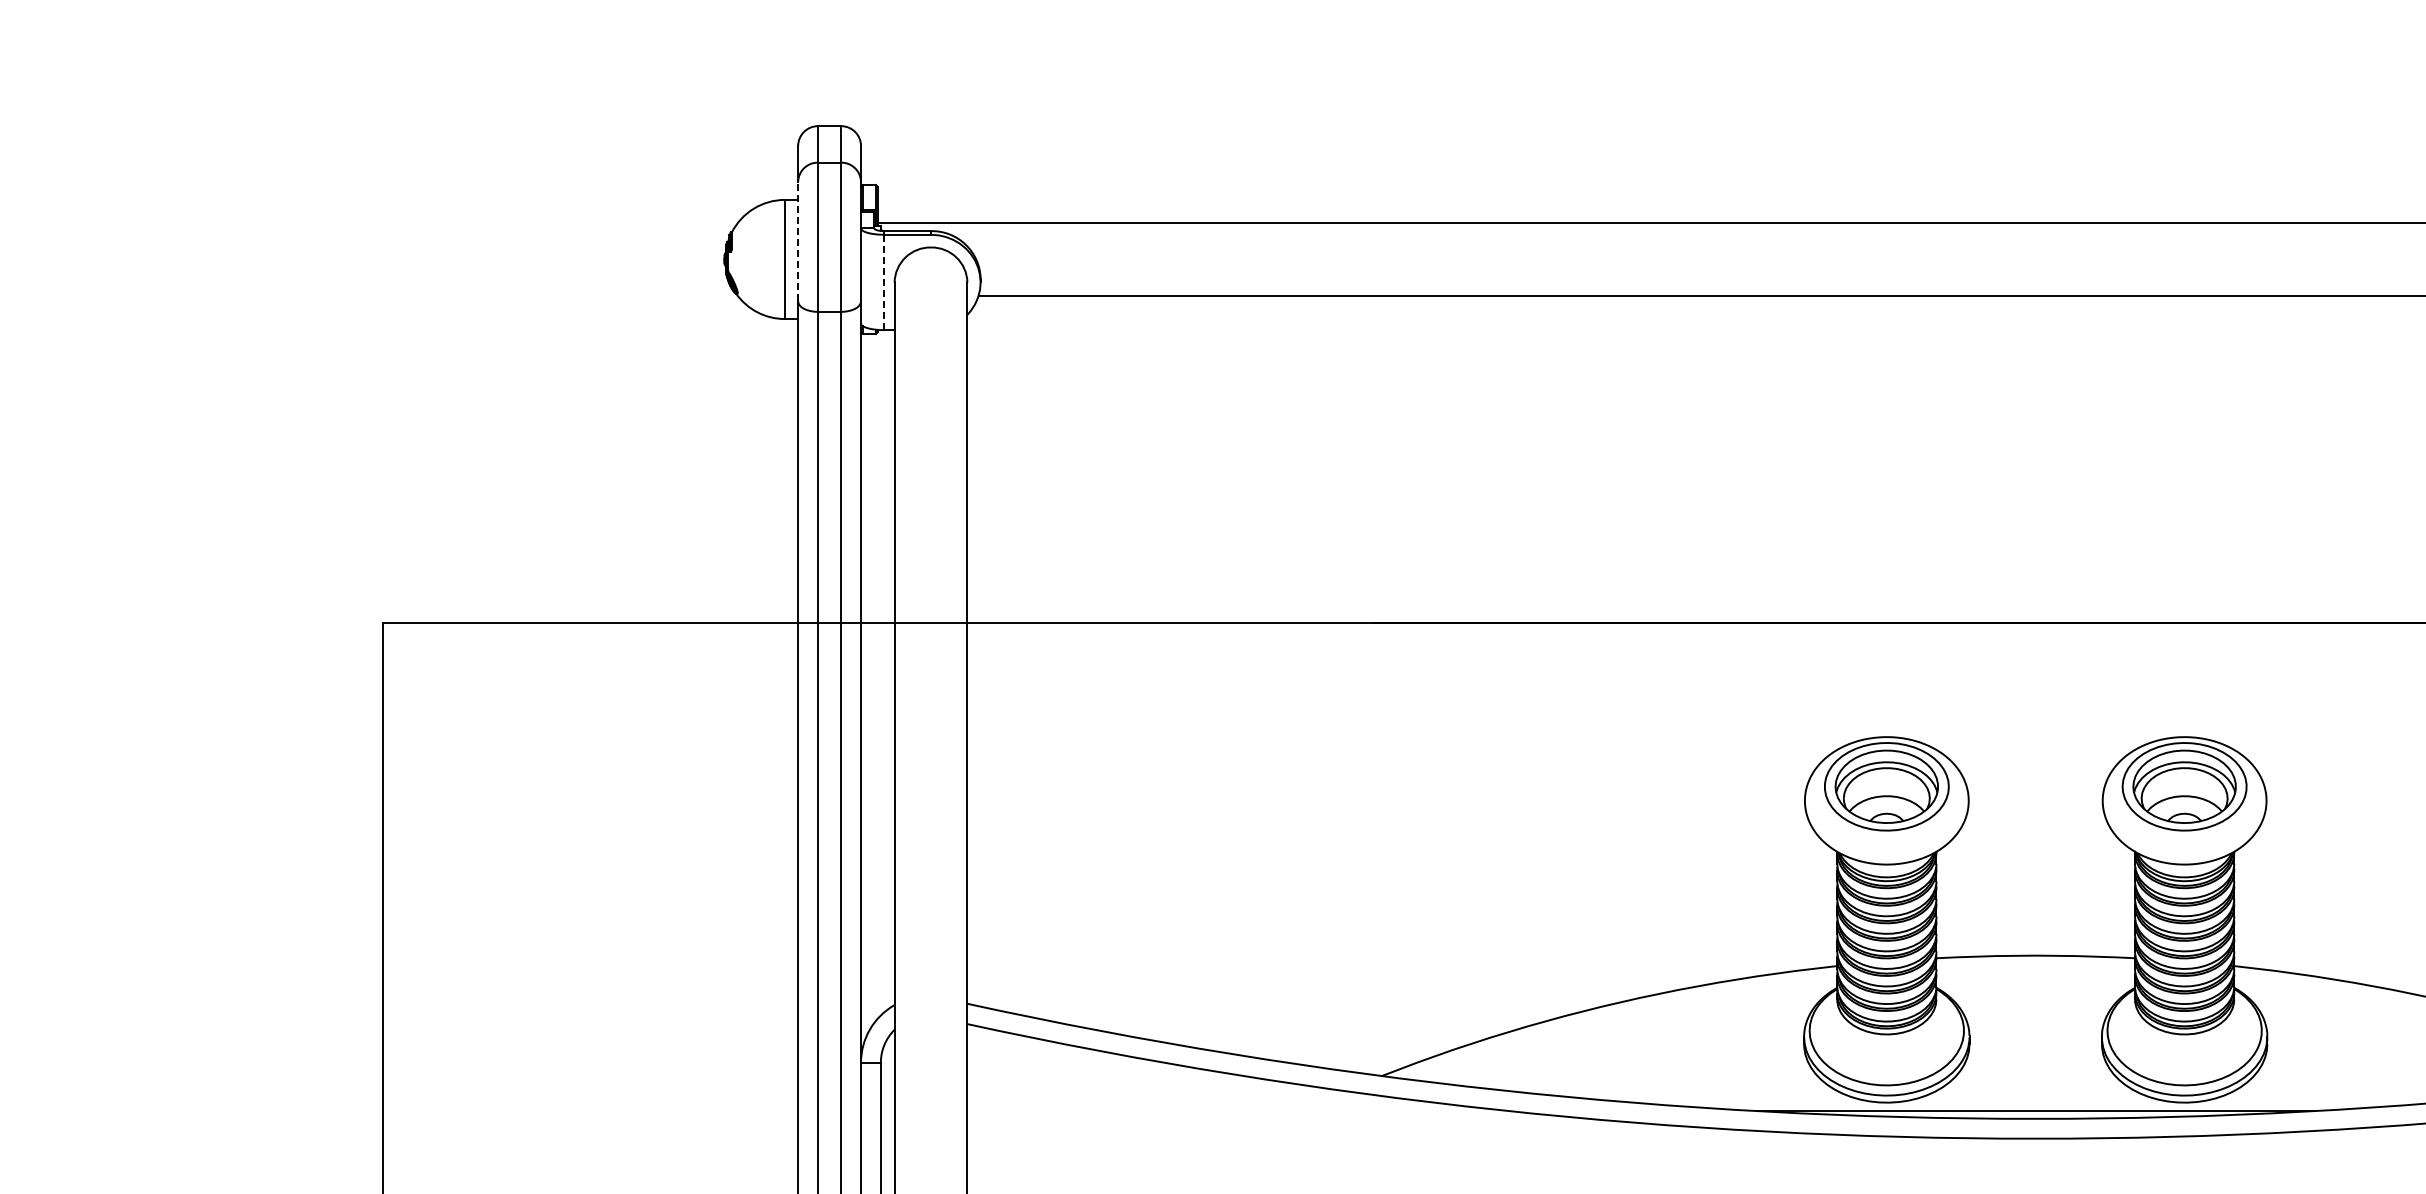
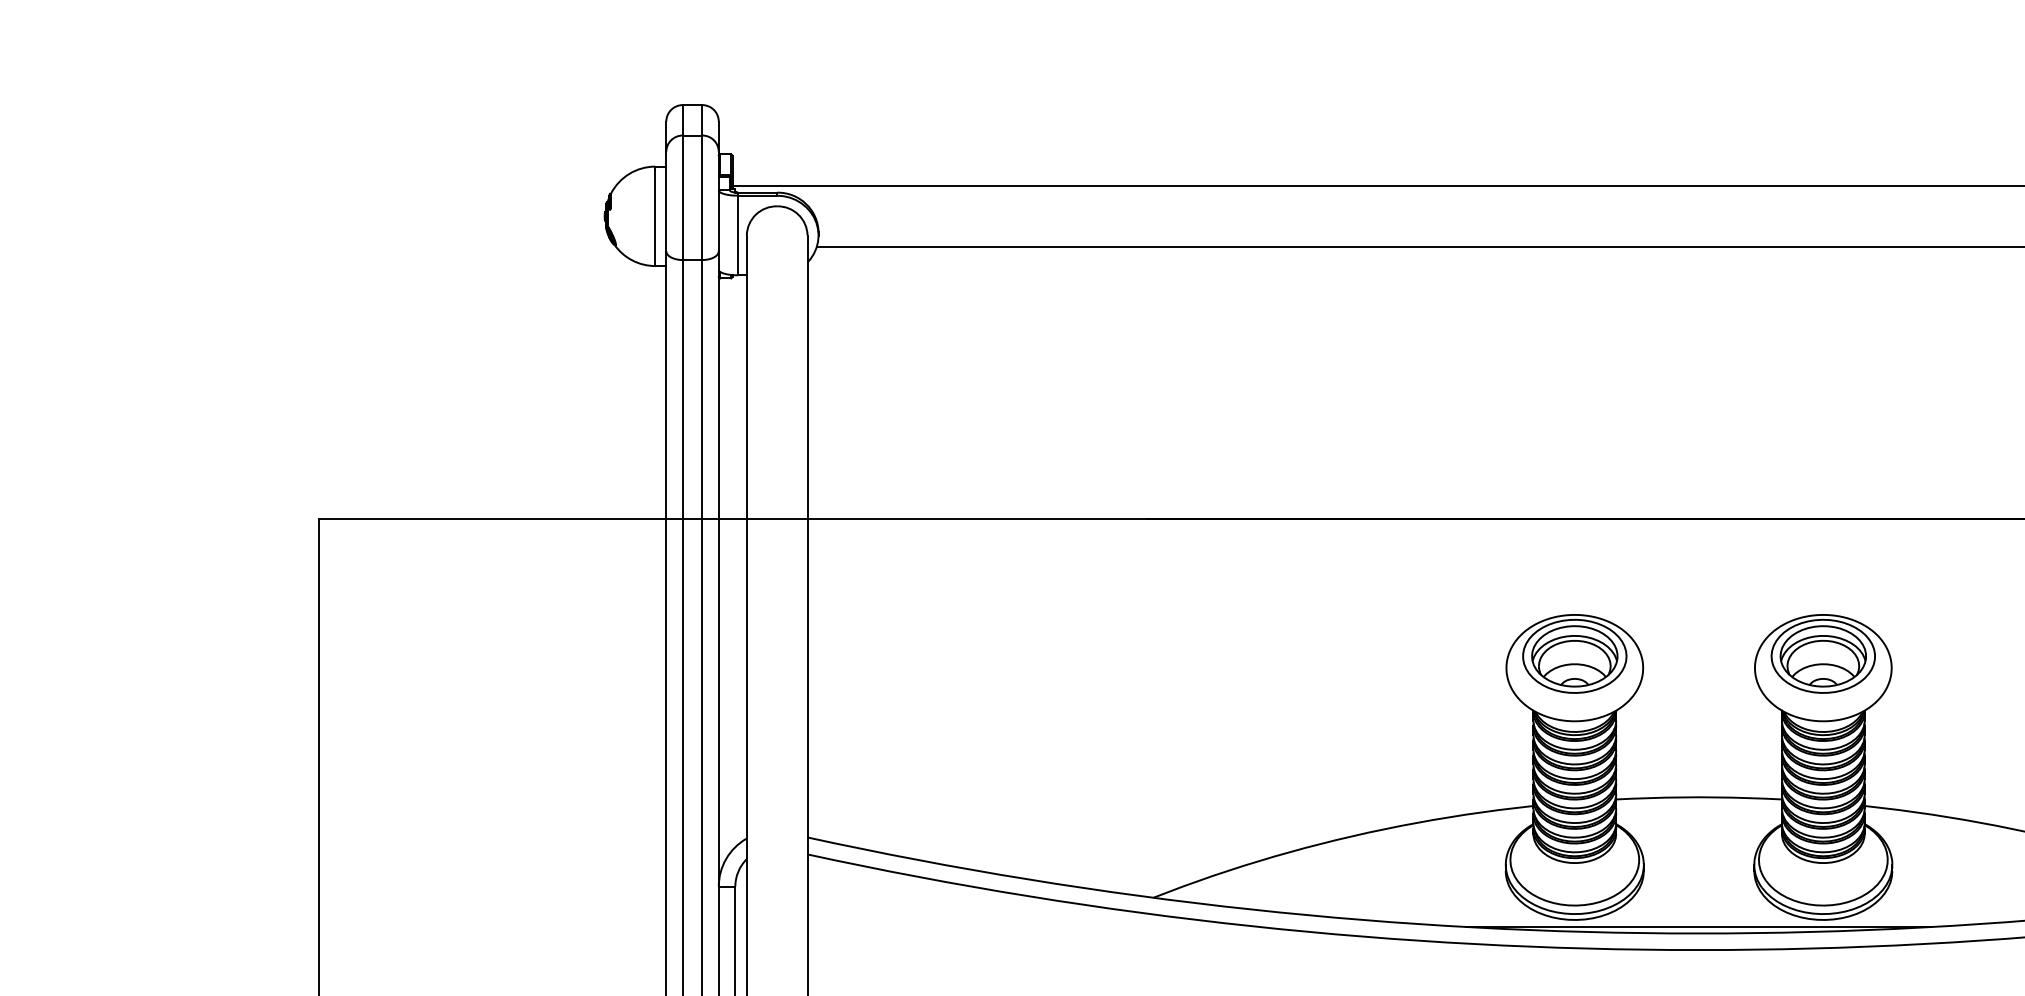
line: (798, 241) -> (666, 201), dashed -> solid
line: (884, 282) -> (738, 235), dashed -> solid

